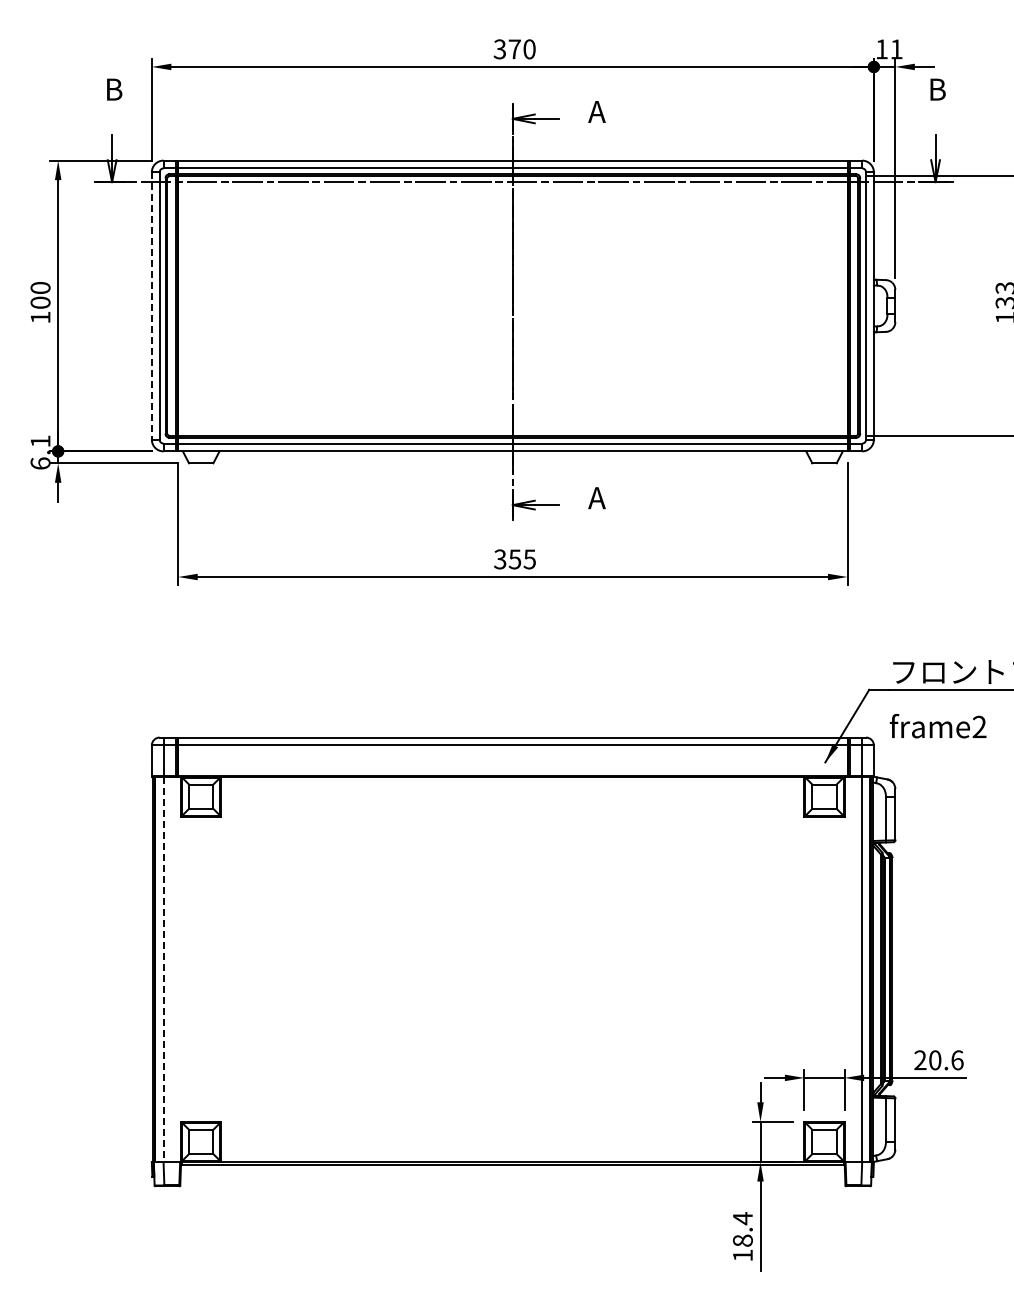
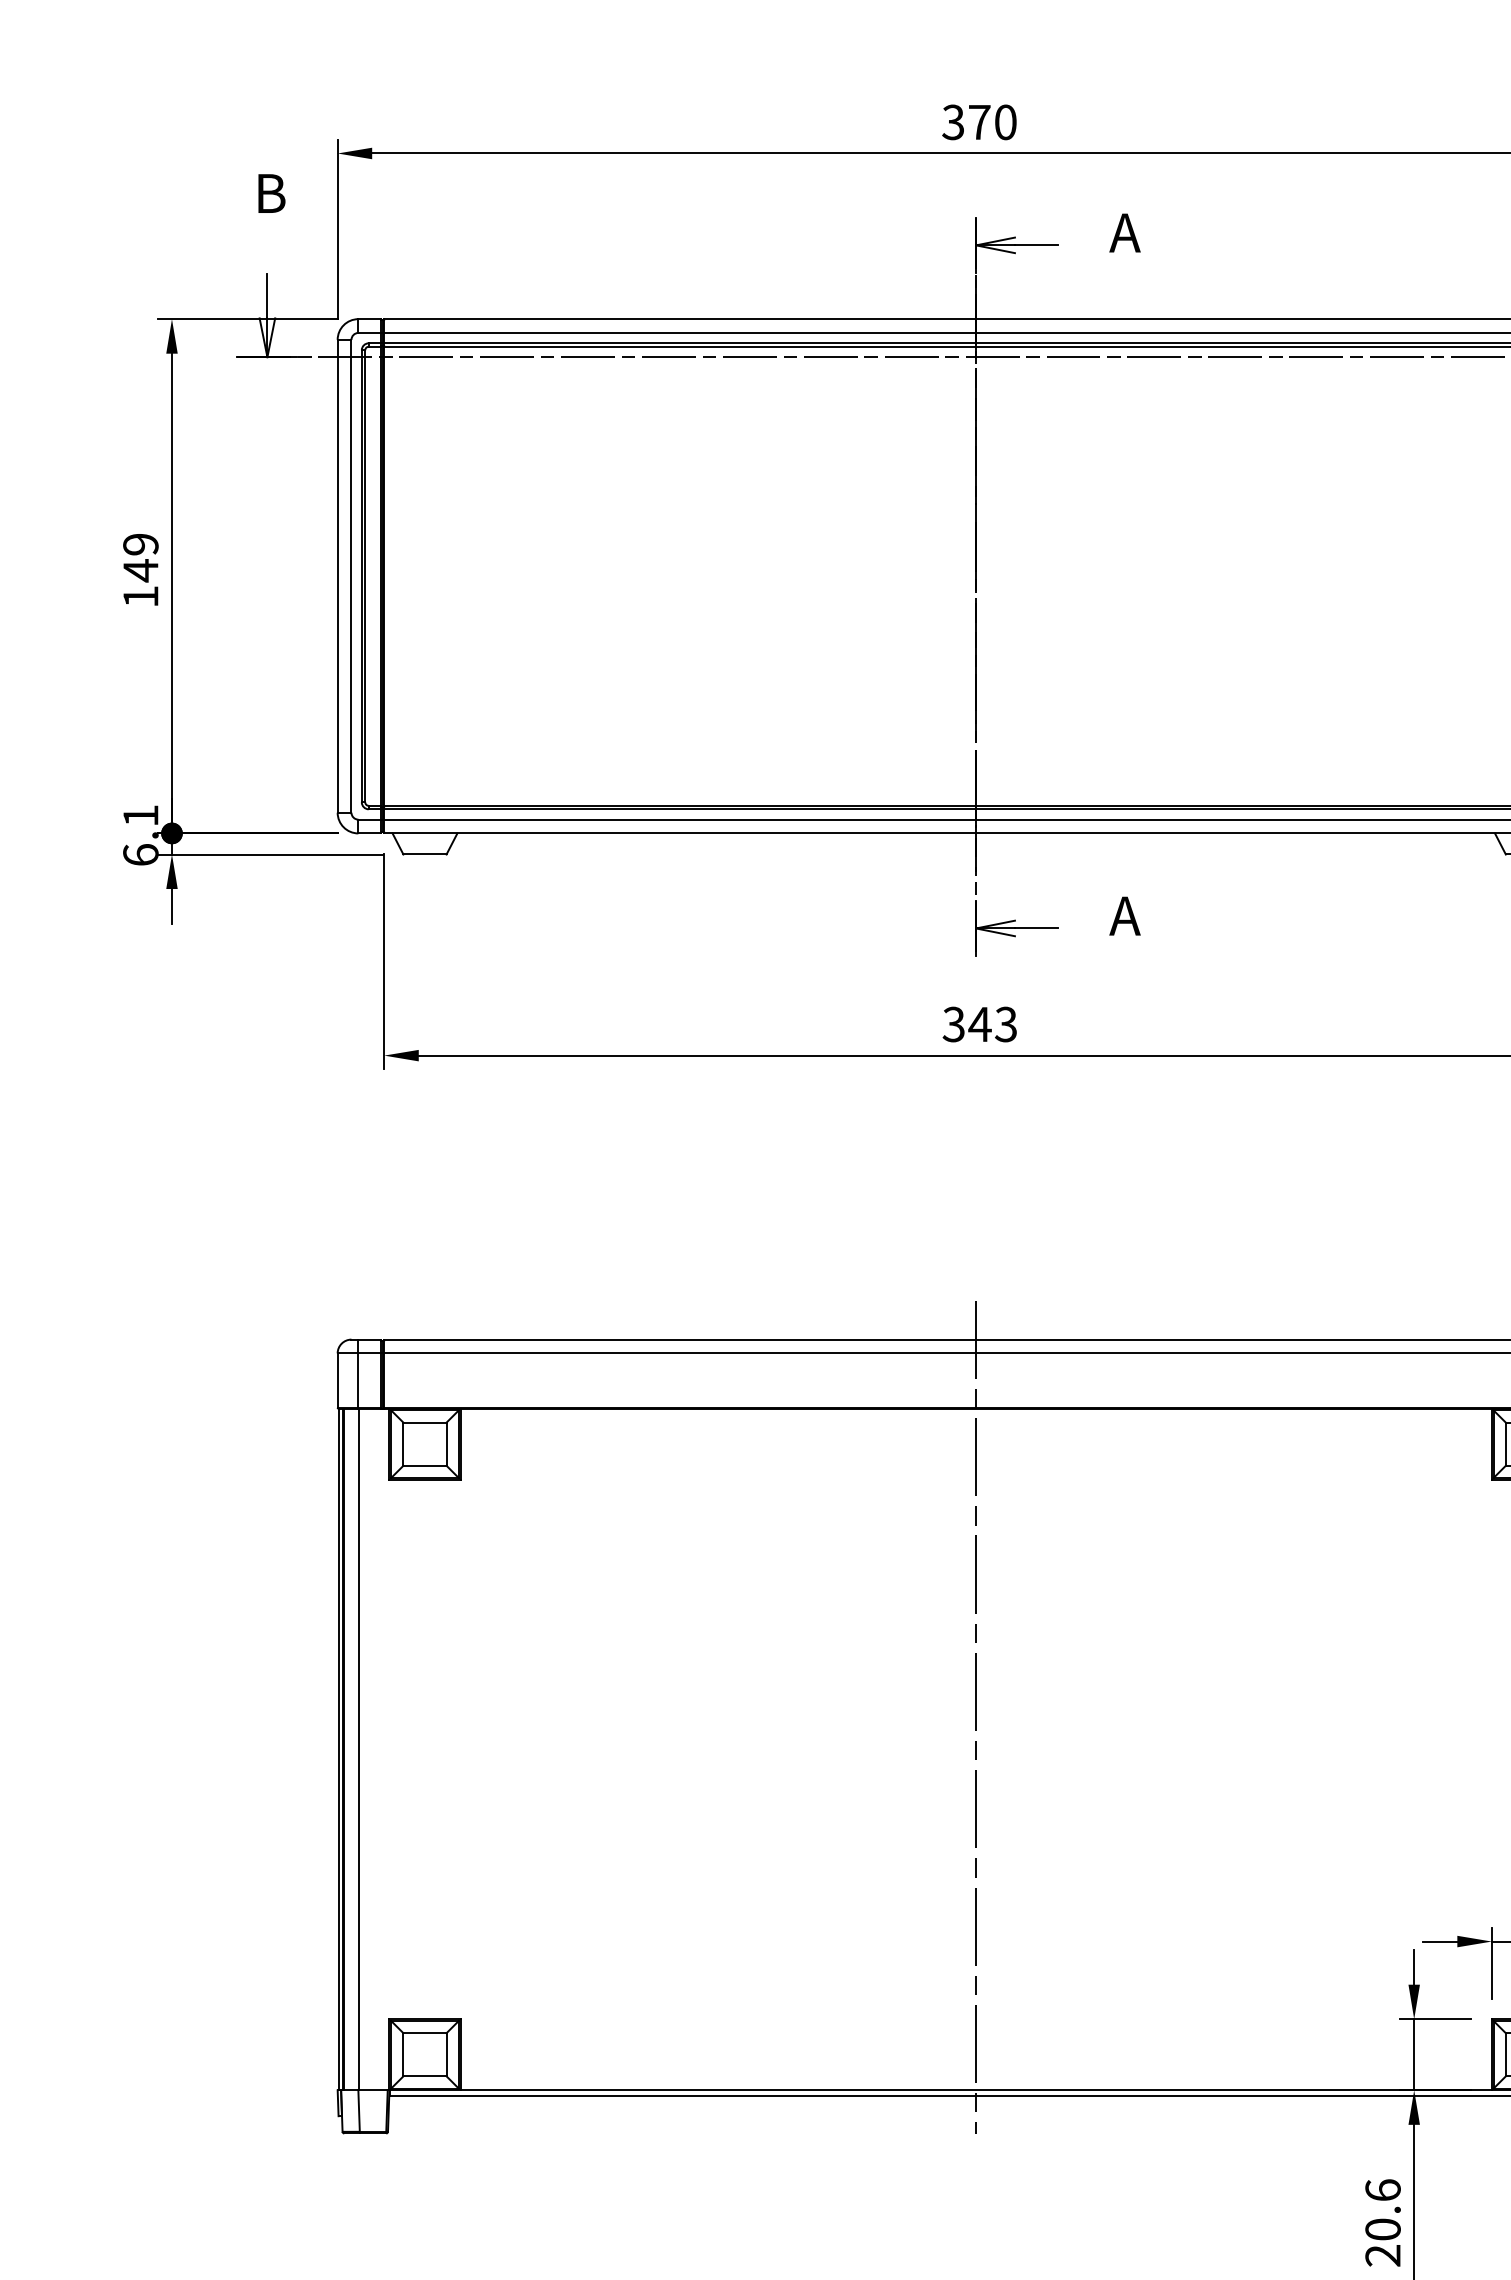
text: (40, 295) -> (140, 557), 100 -> 149
line: (151, 306) -> (337, 577), dashed -> solid
text: (521, 559) -> (991, 1024), 355 -> 343
line: (512, 950) -> (975, 1716), added
line: (164, 969) -> (360, 1749), dashed -> solid
text: (742, 1236) -> (1382, 2222), 18.4 -> 20.6

